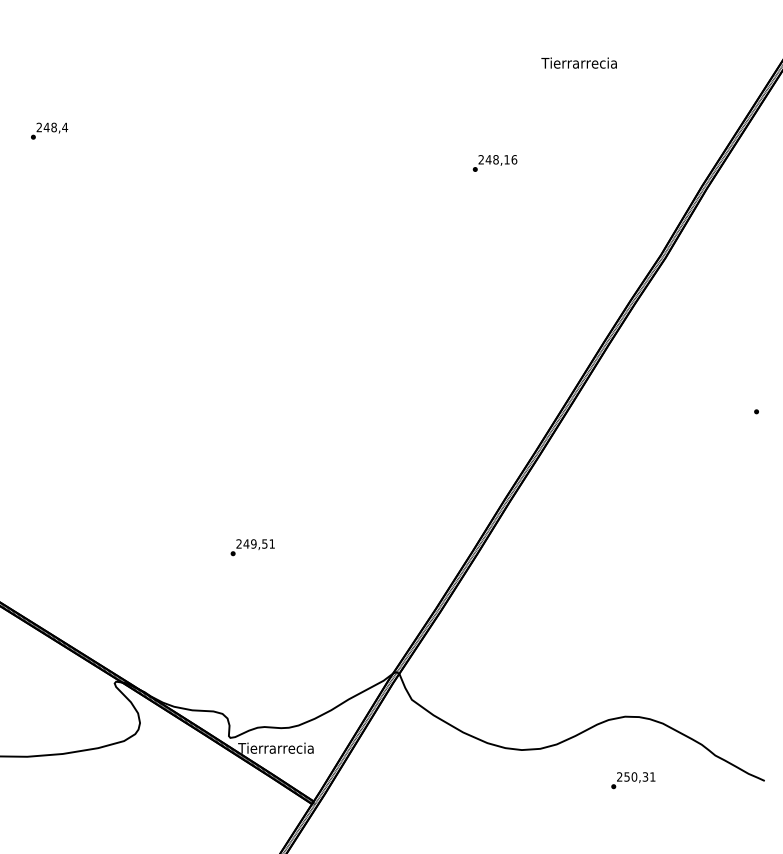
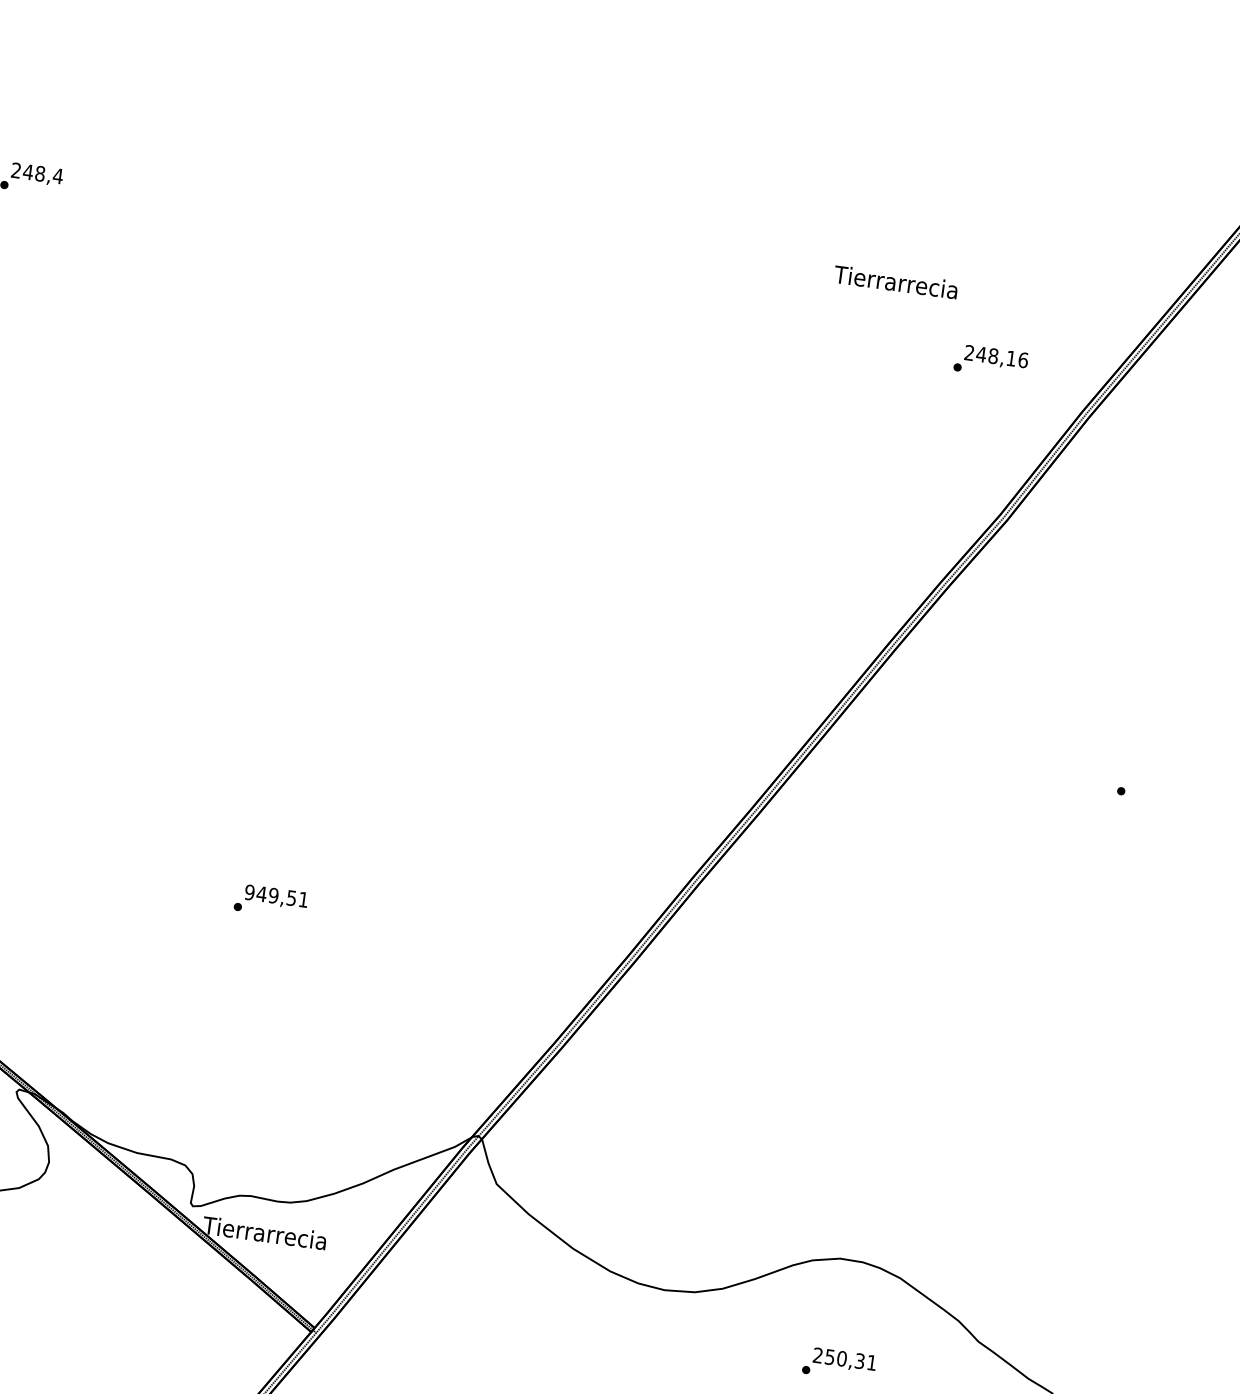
text: (578, 62) -> (894, 281), moved
text: (494, 163) -> (990, 361), moved
text: (238, 543) -> (248, 891), 249,51 -> 949,51

